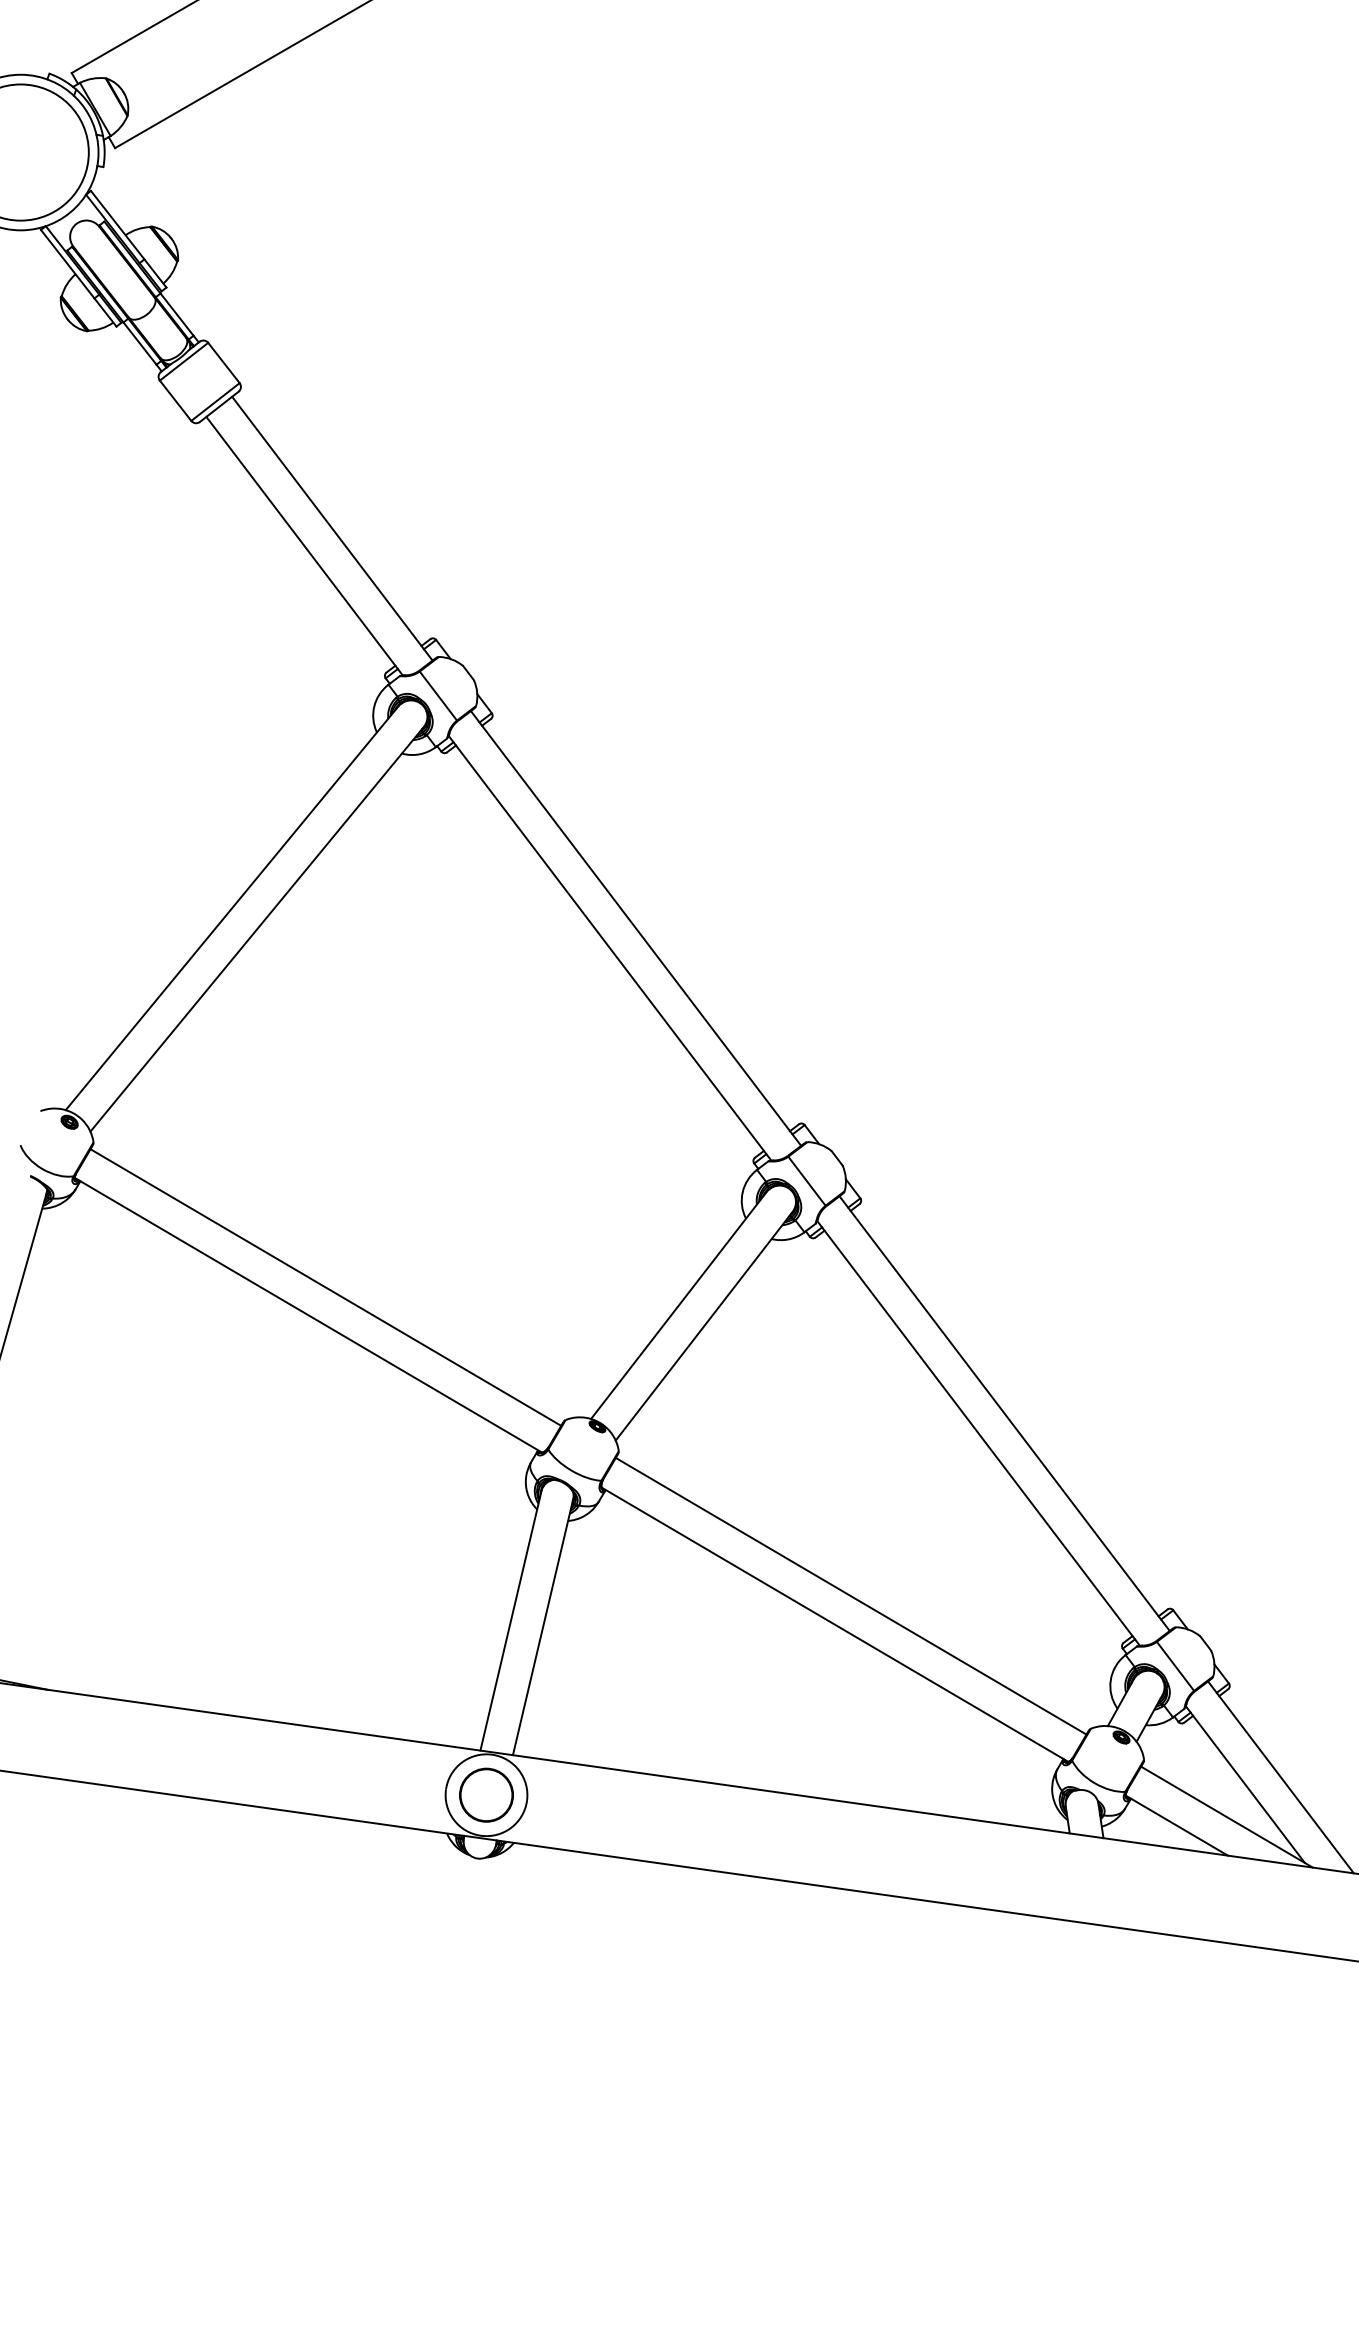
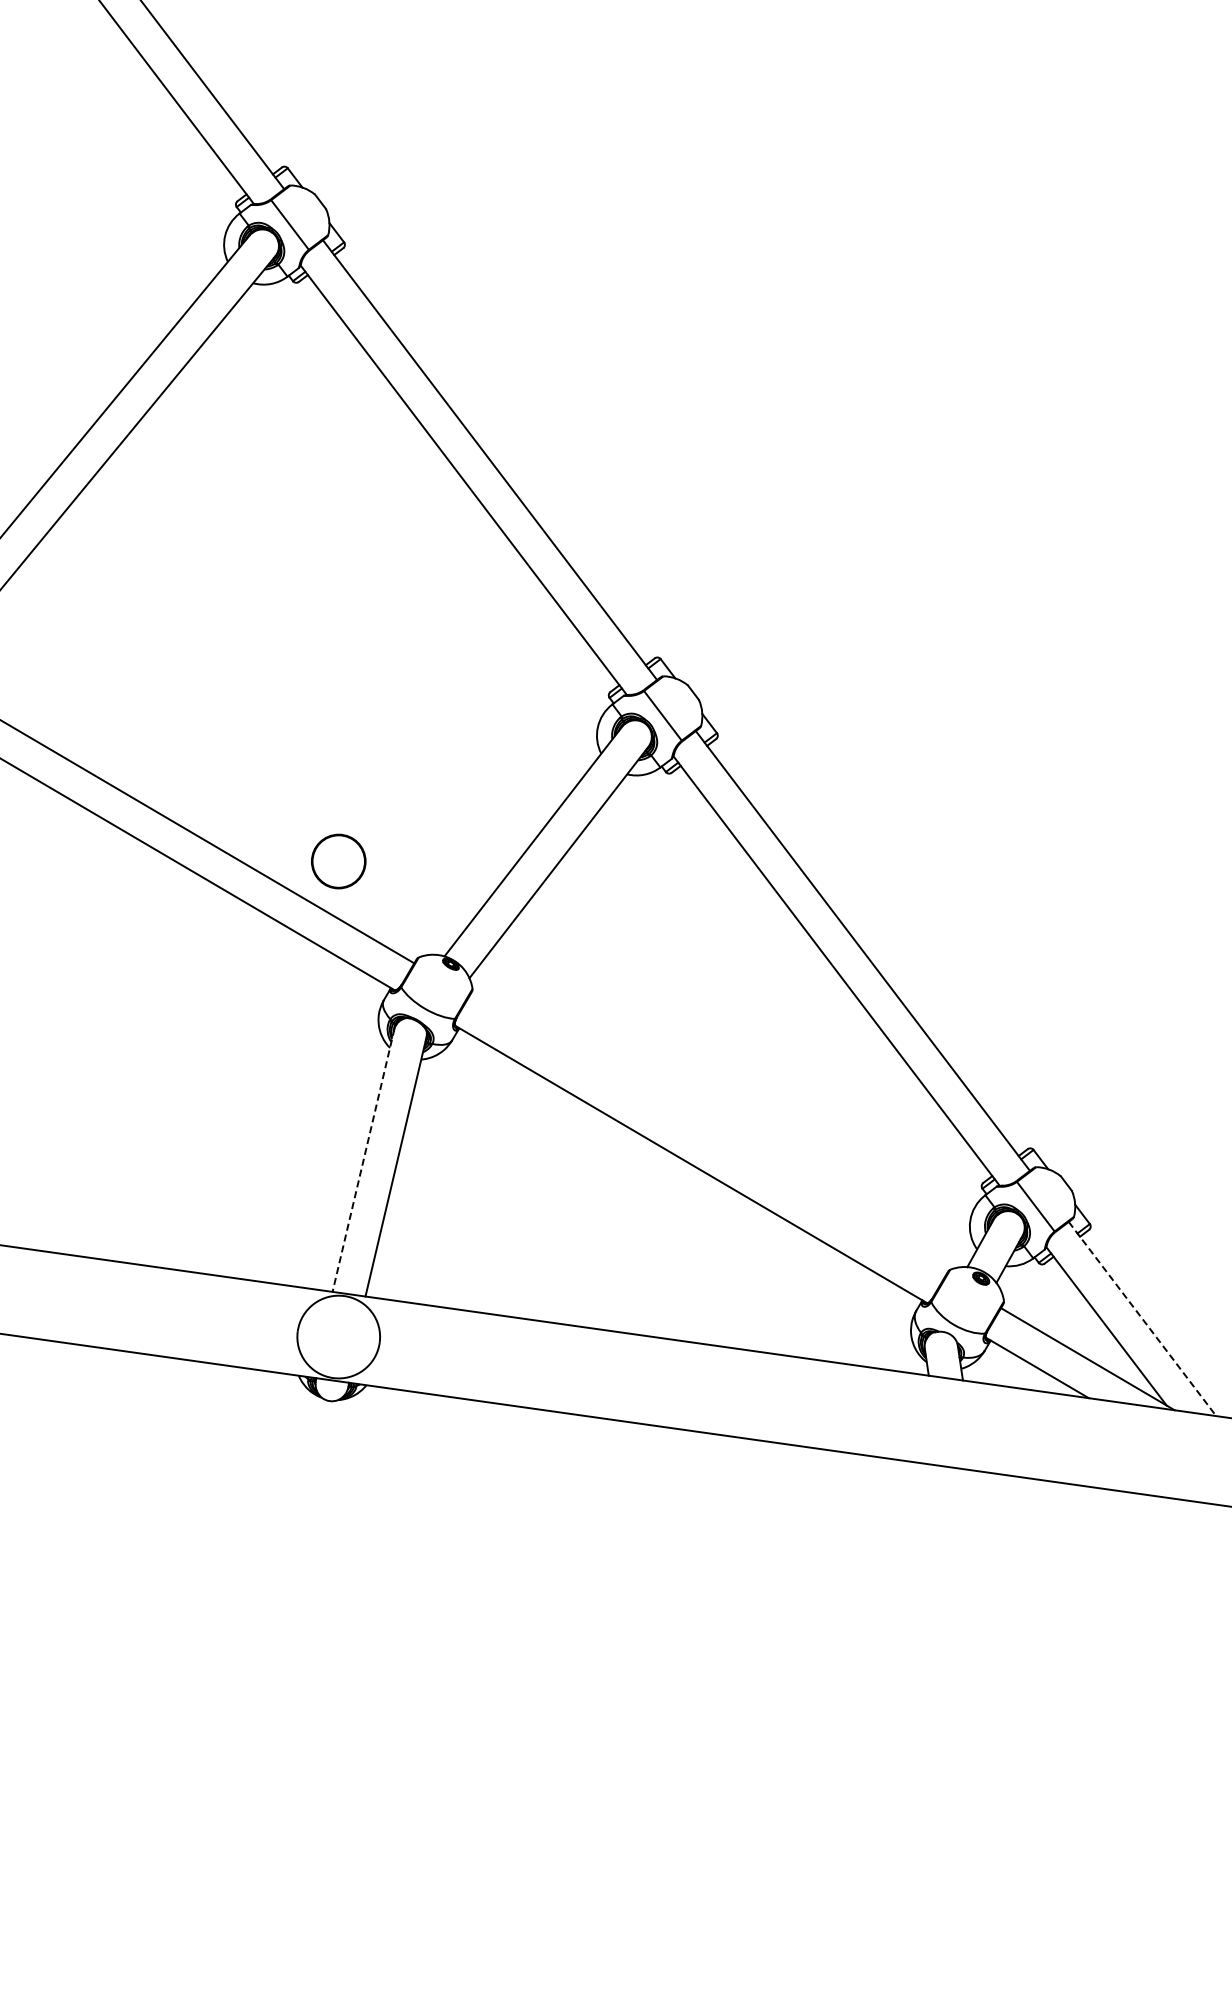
line: (850, 1595) -> (706, 1134), removed
line: (511, 1620) -> (364, 1160), solid -> dashed
line: (1280, 1777) -> (1142, 1319), solid -> dashed
circle: (486, 1794) -> (338, 860), moved

